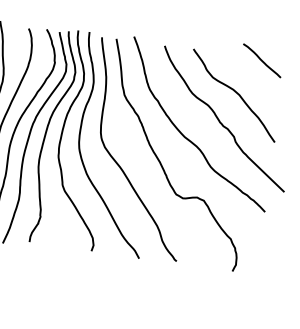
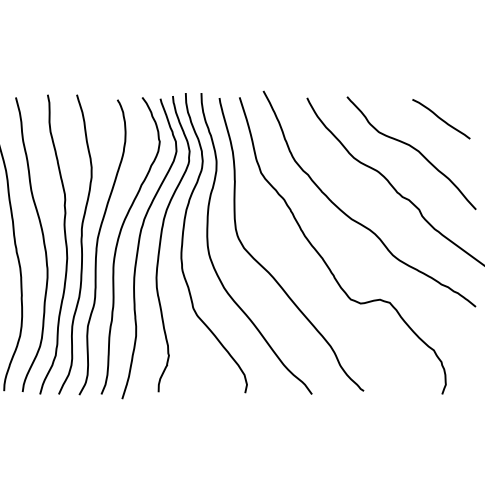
curve: (262, 61) -> (441, 119), moved

